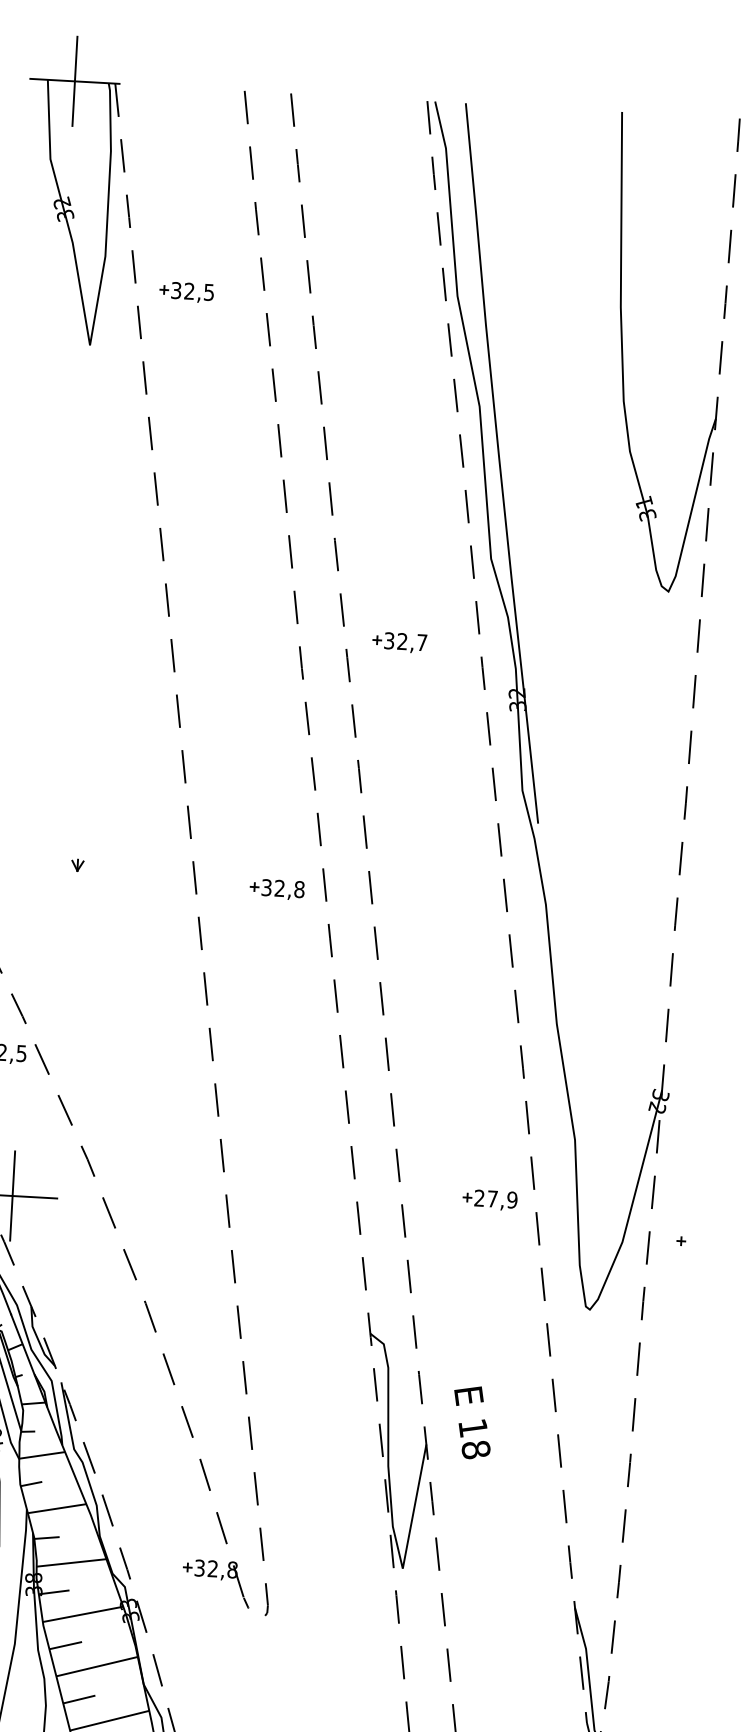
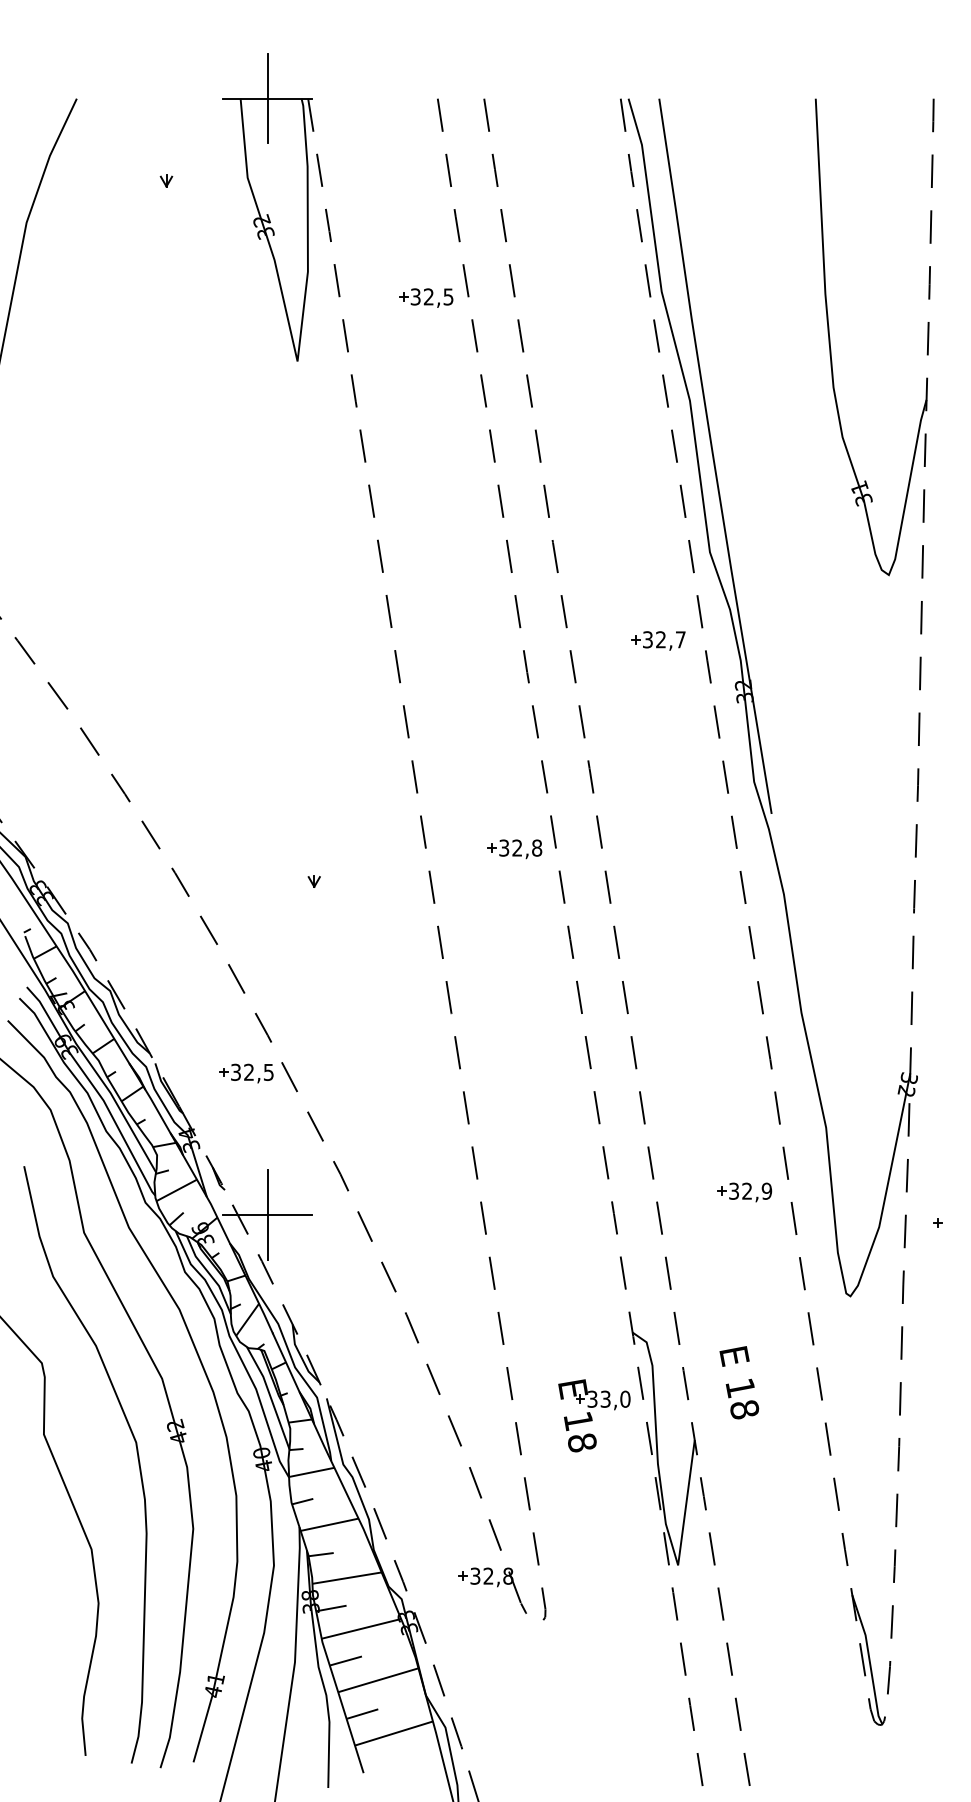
part: (187, 291) -> (426, 297), moved
part: (399, 642) -> (658, 640), moved
part: (276, 889) -> (514, 849), moved
text: (486, 1197) -> (740, 1190), 27,9 -> 32,9
part: (327, 1414) -> (594, 1415), added
text: (472, 1422) -> (739, 1382), moved

